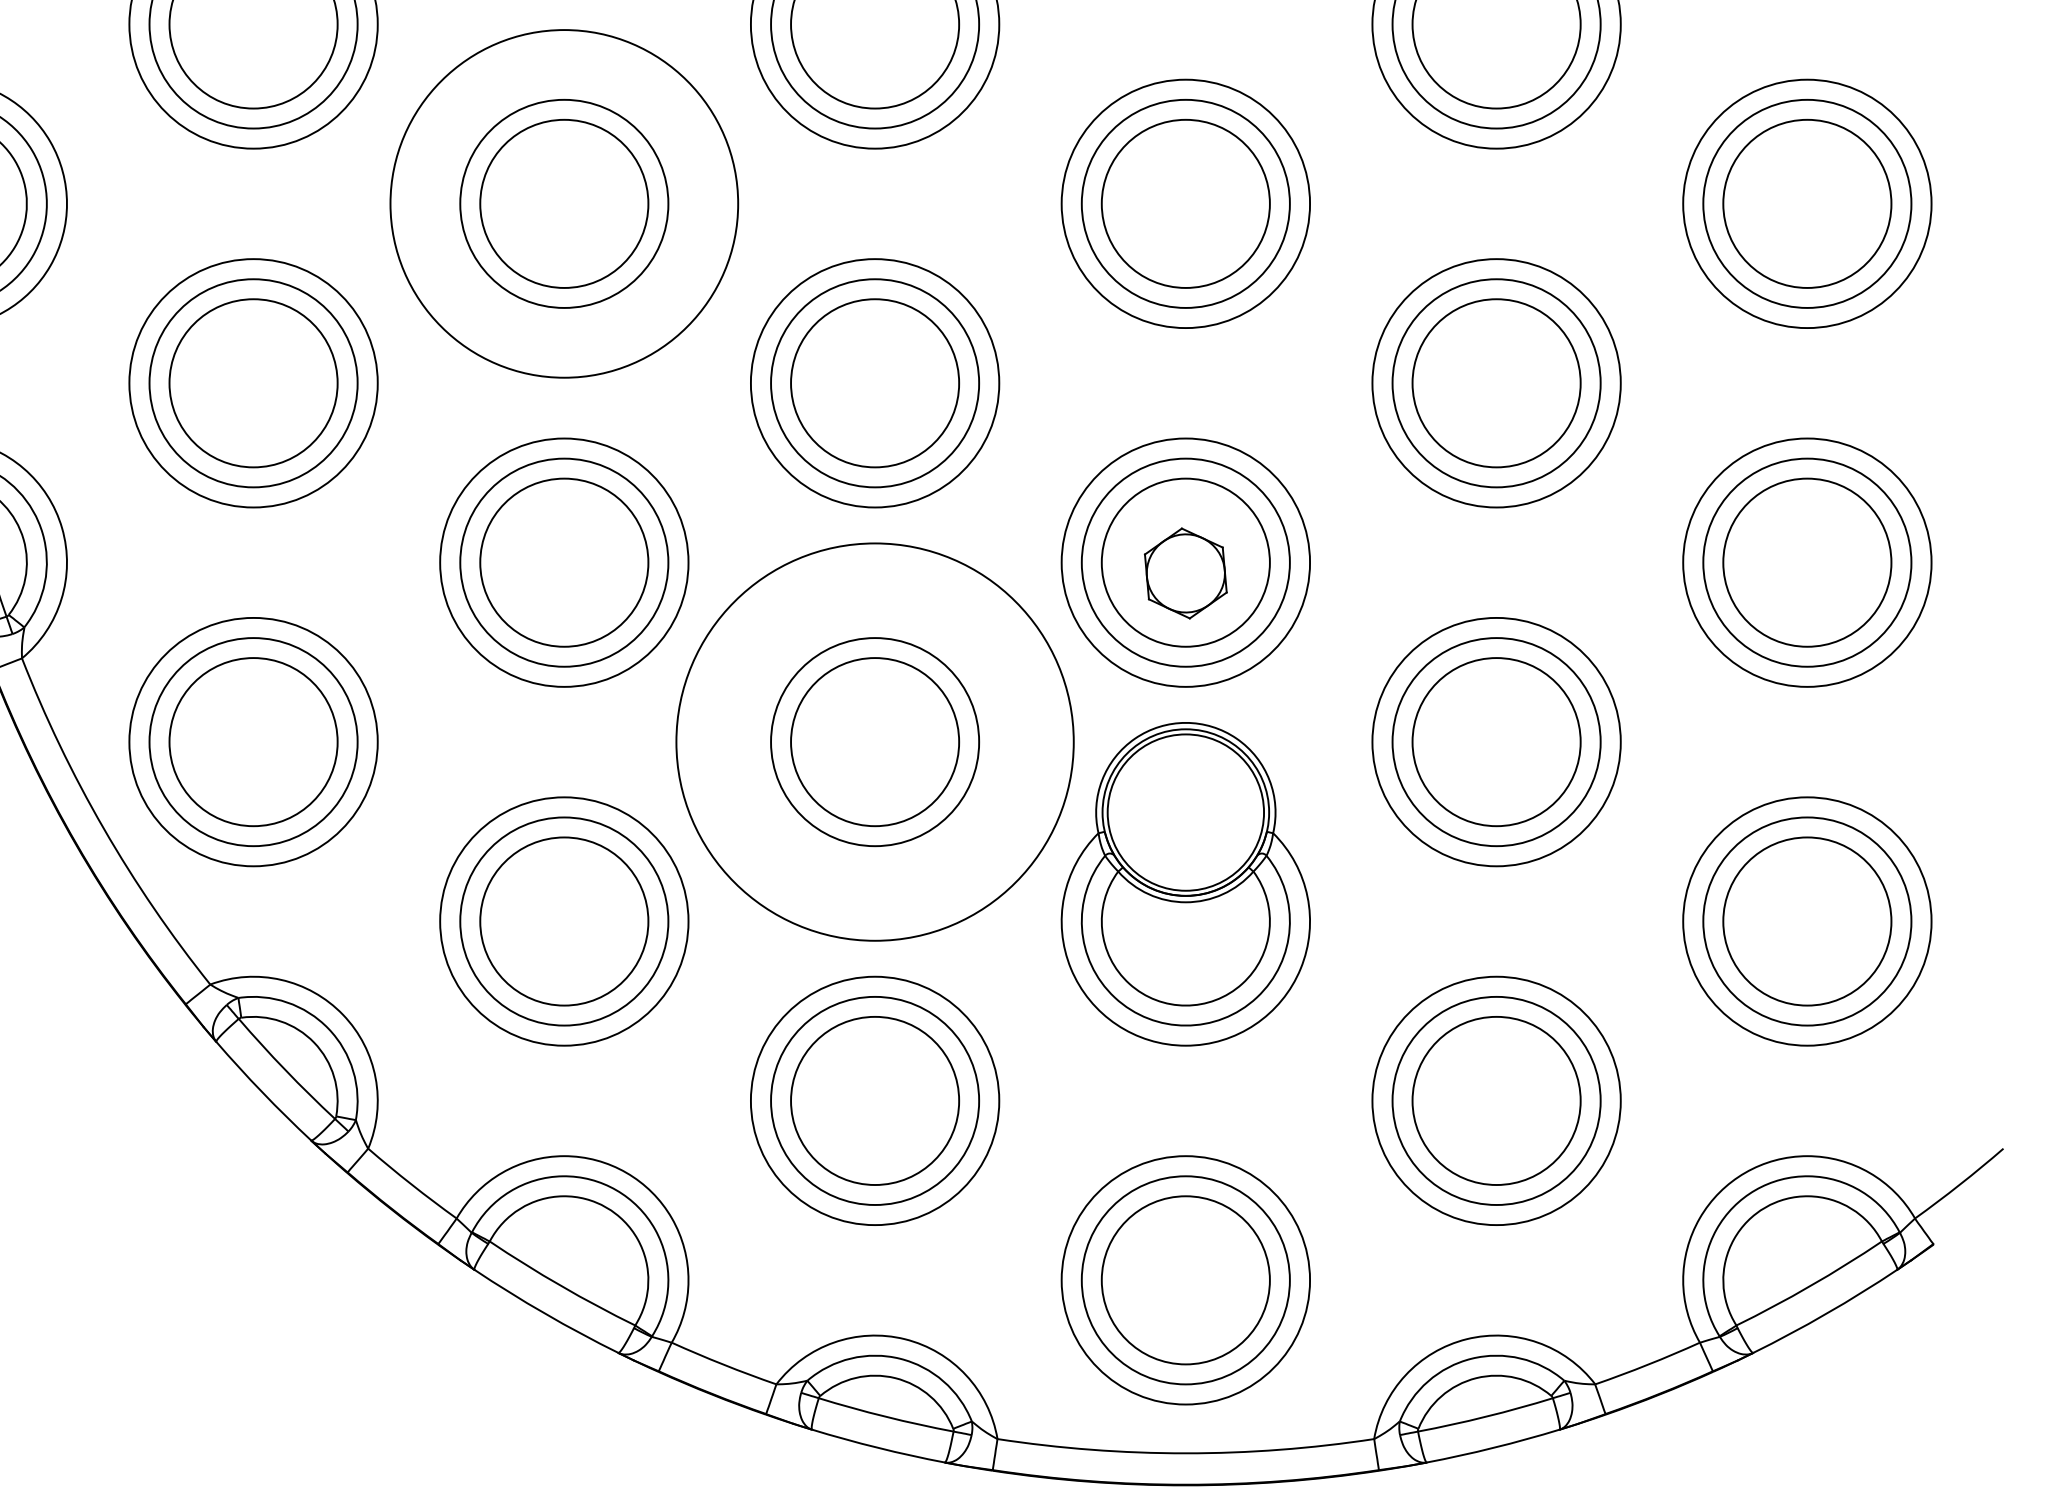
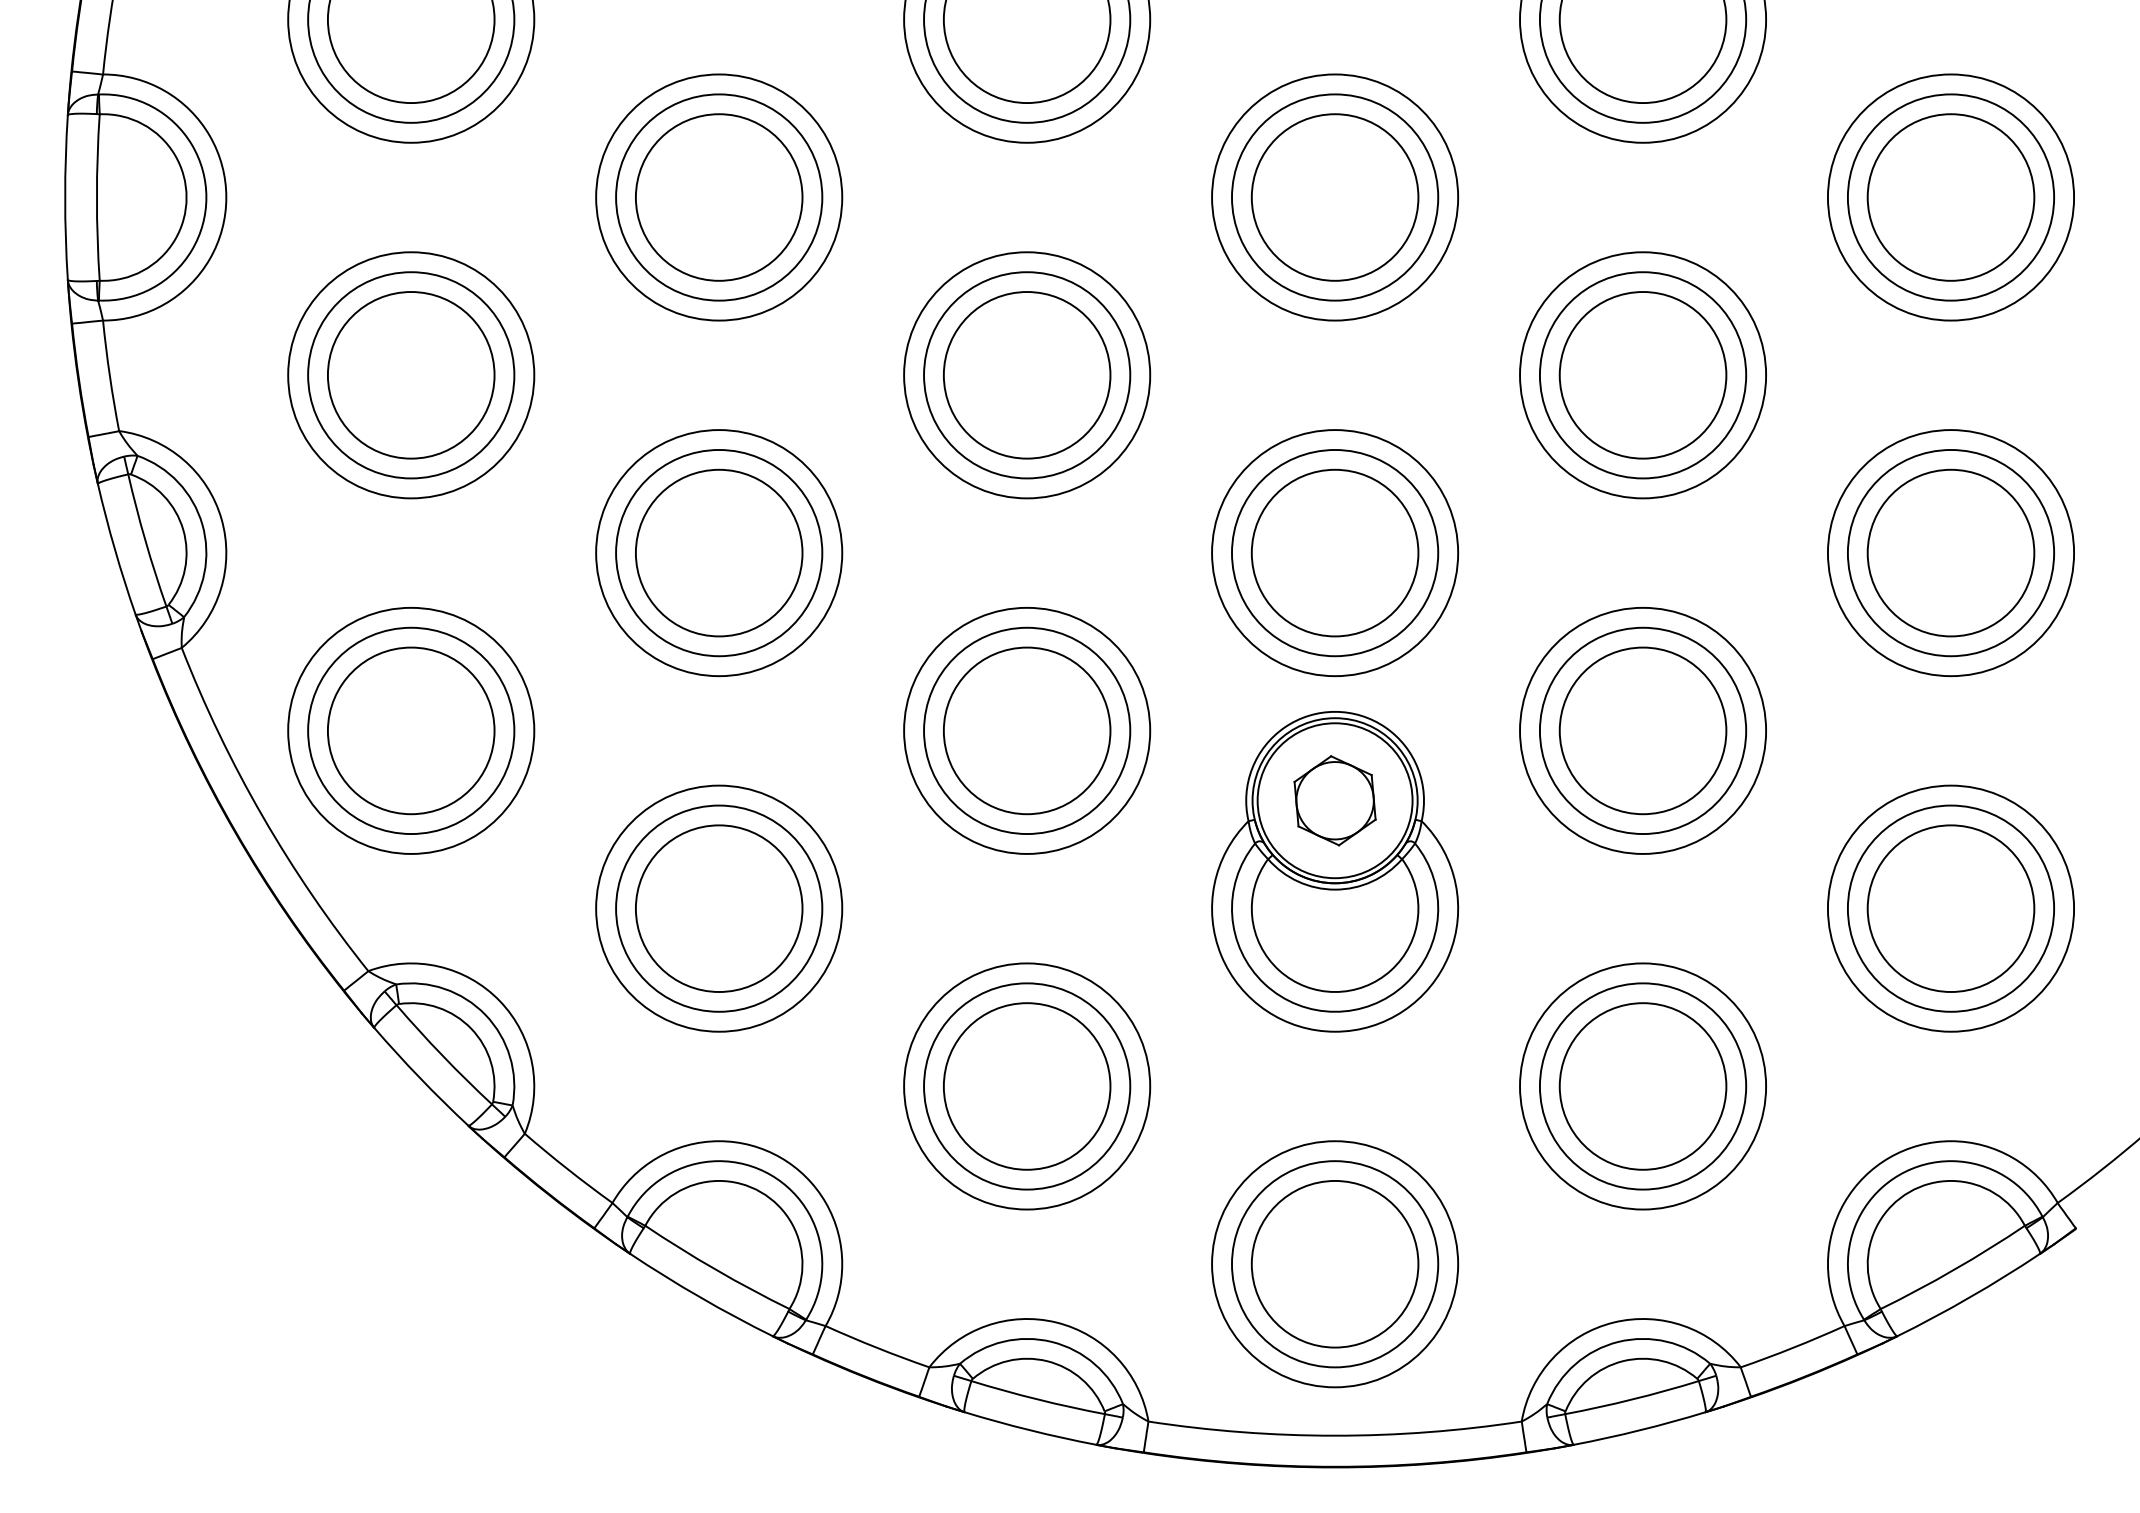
circle: (564, 203) -> (719, 197), size x0.71
part: (1185, 573) -> (1334, 800), moved
circle: (875, 741) -> (1027, 730), size x0.62

